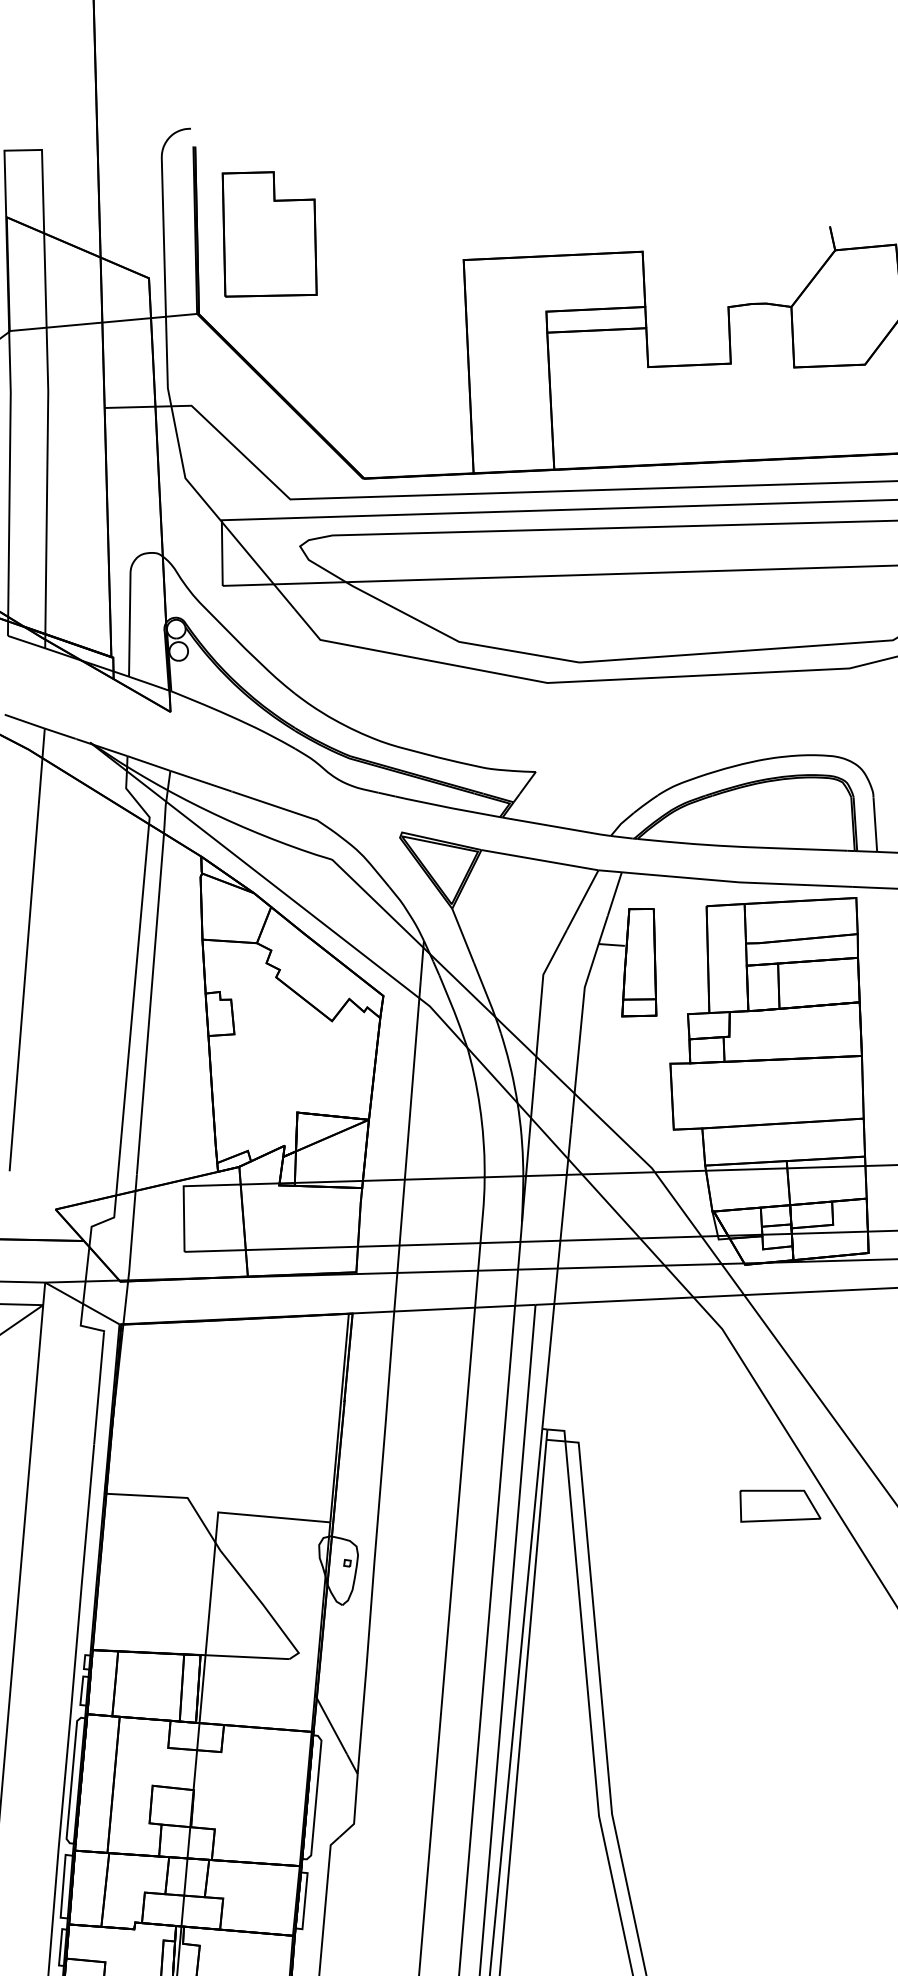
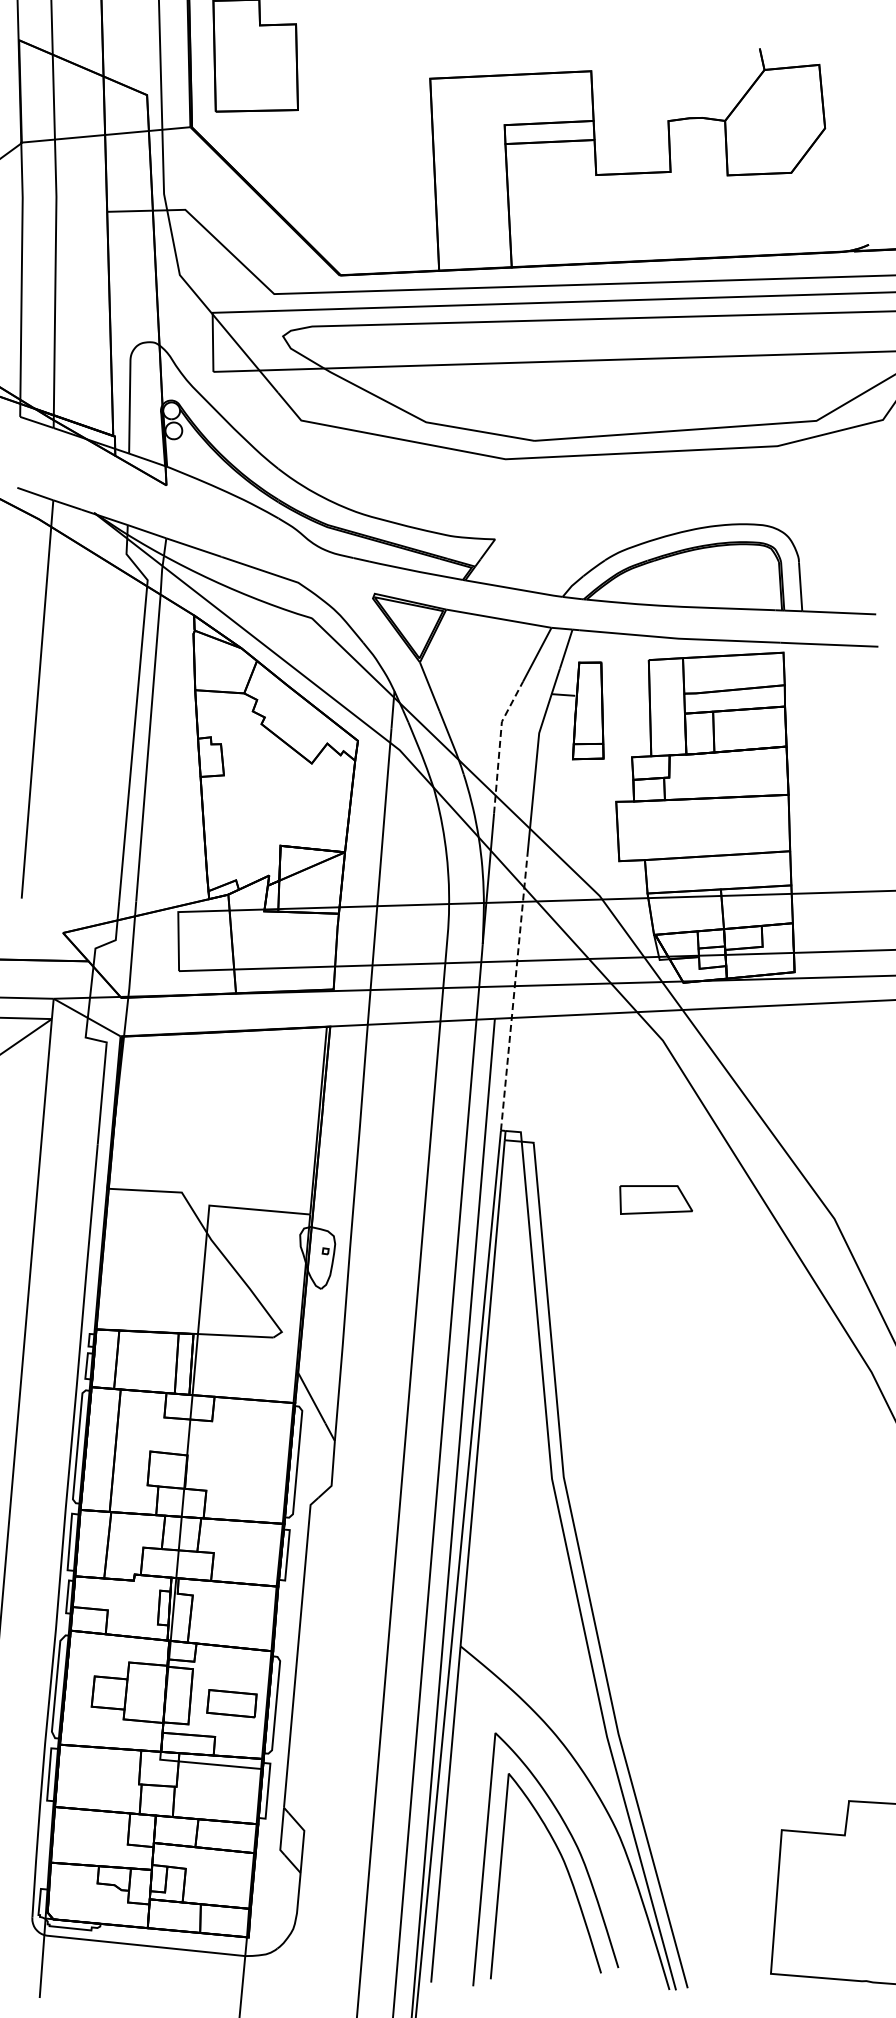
line: (540, 999) -> (499, 744), solid -> dashed
line: (557, 1276) -> (514, 993), solid -> dashed
part: (780, 1505) -> (656, 1199), moved

